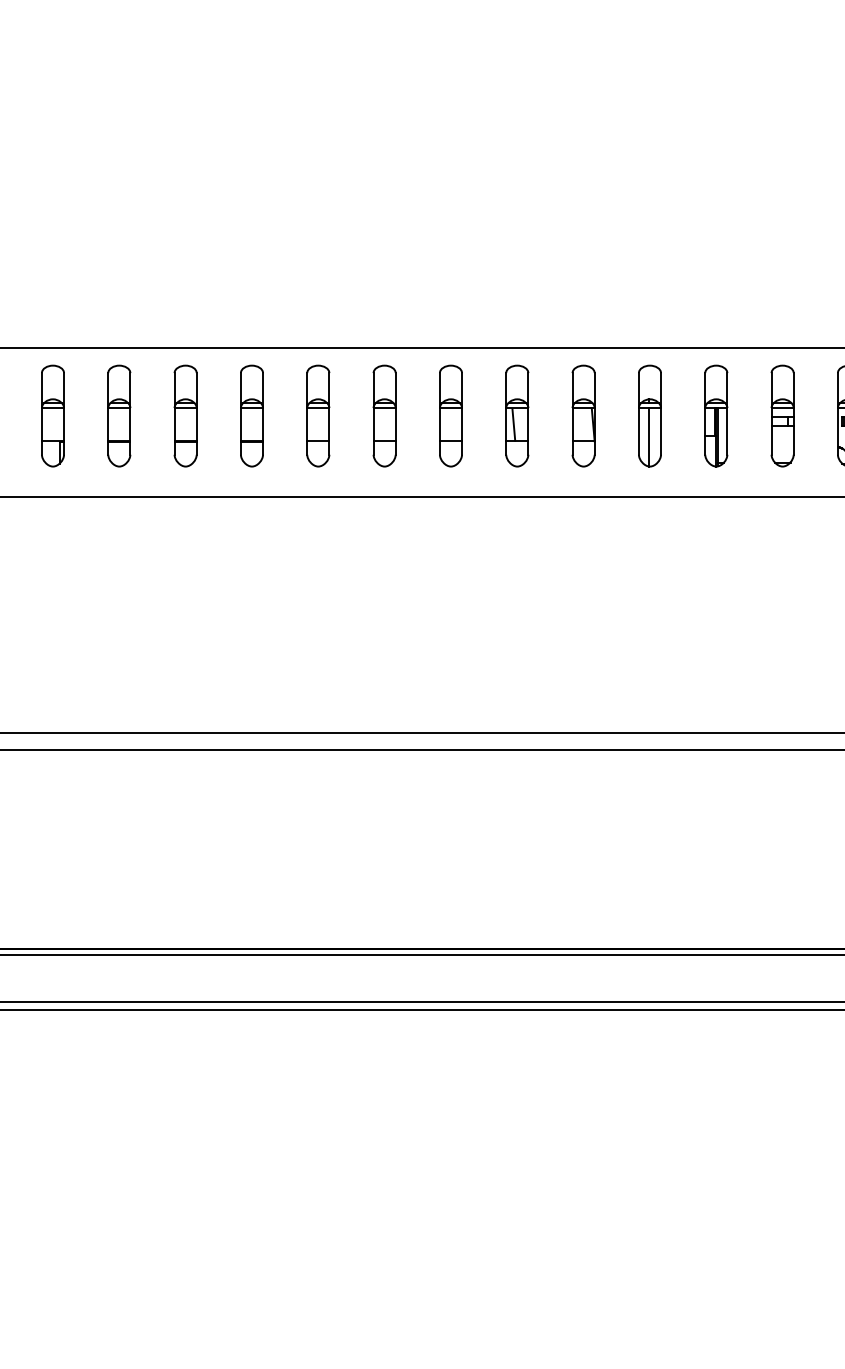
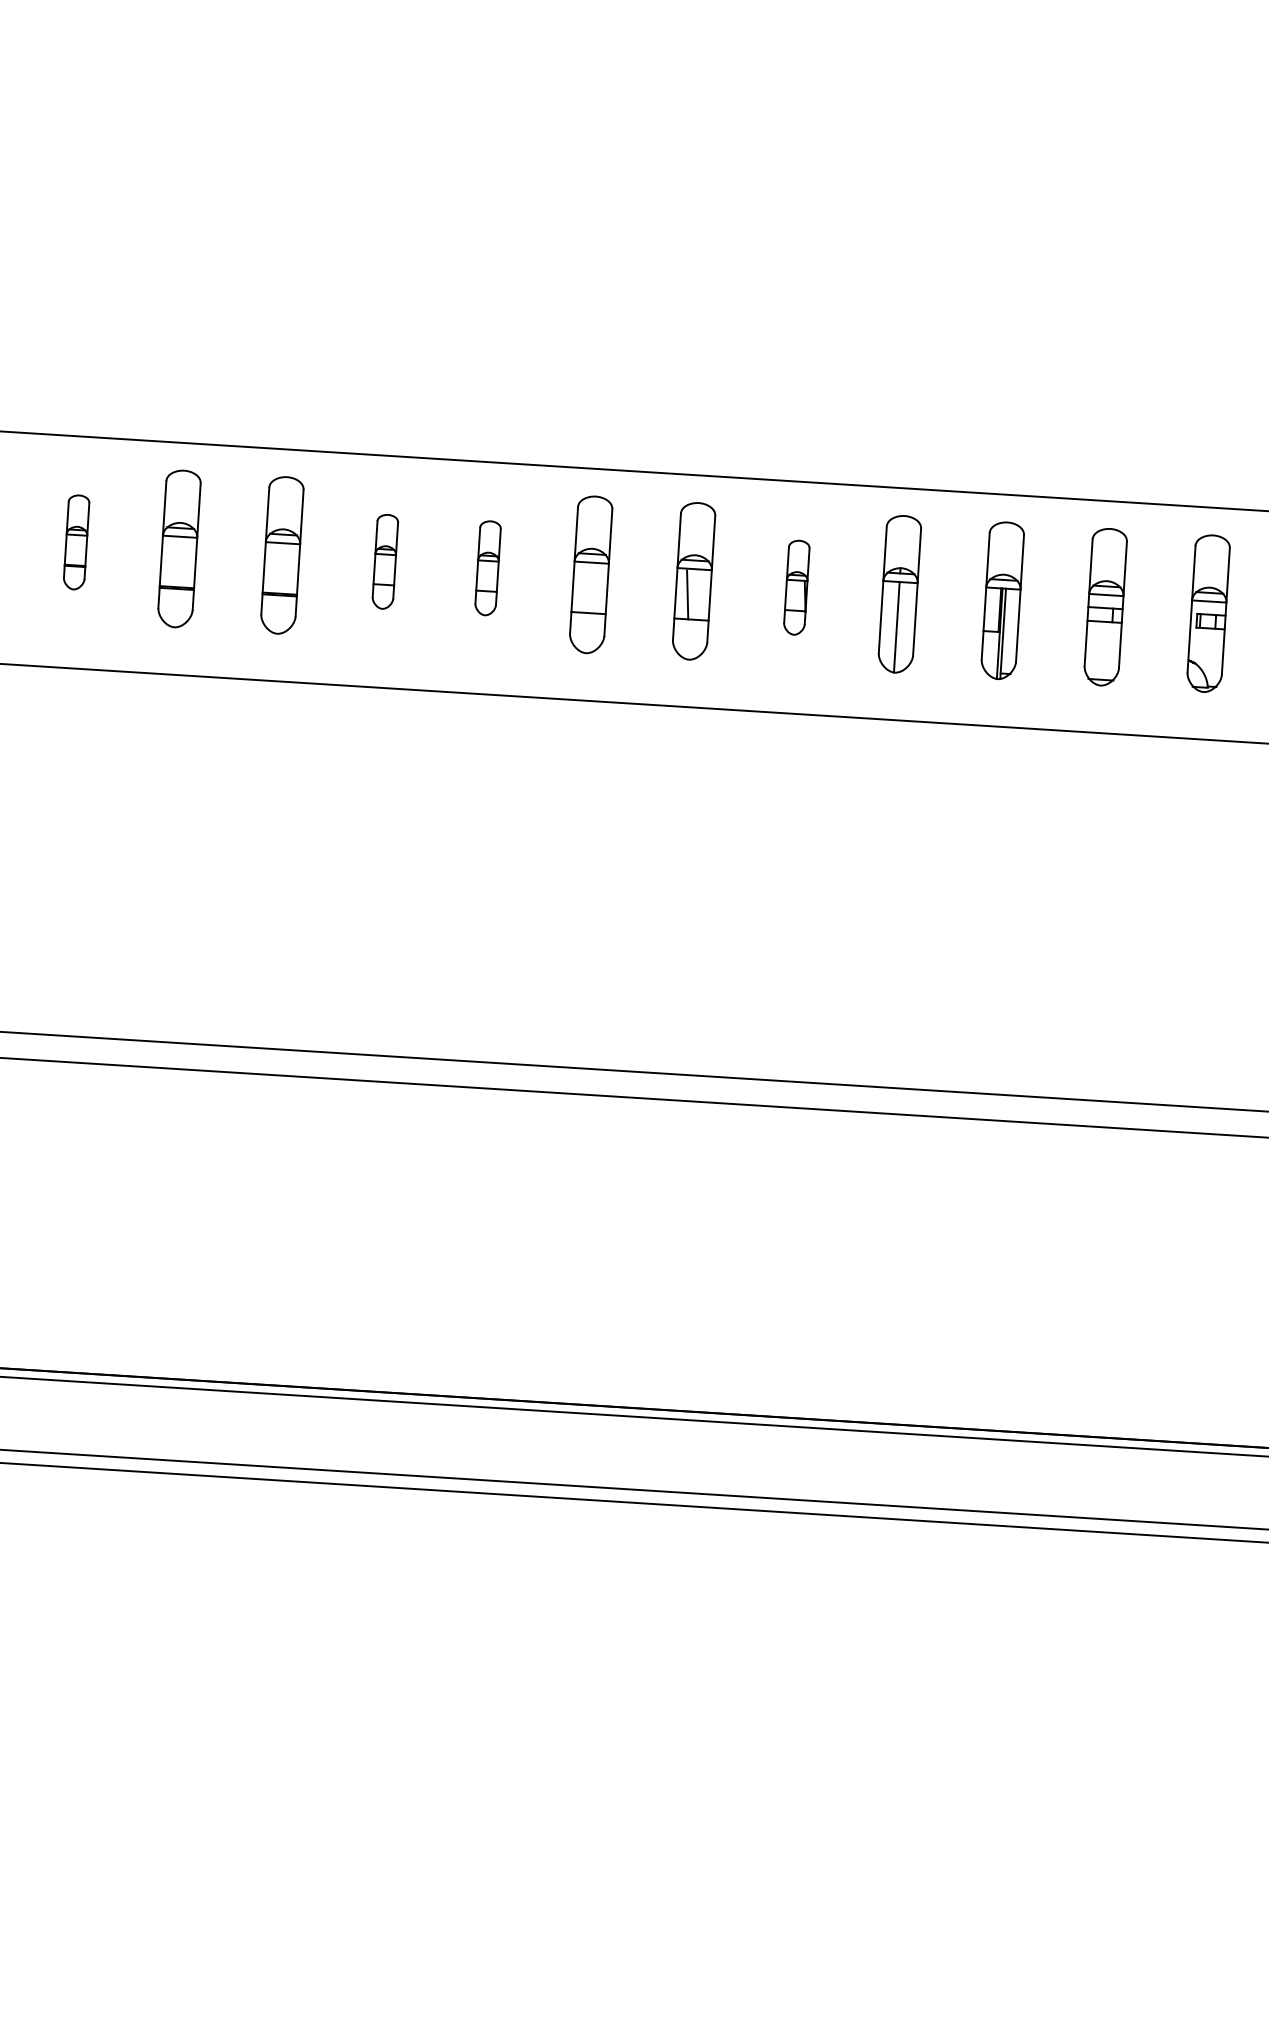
part: (119, 415) -> (76, 541), size x0.6
part: (318, 415) -> (385, 561), size x0.6
part: (384, 415) -> (487, 567), size x0.6
part: (583, 415) -> (796, 586), size x0.6

